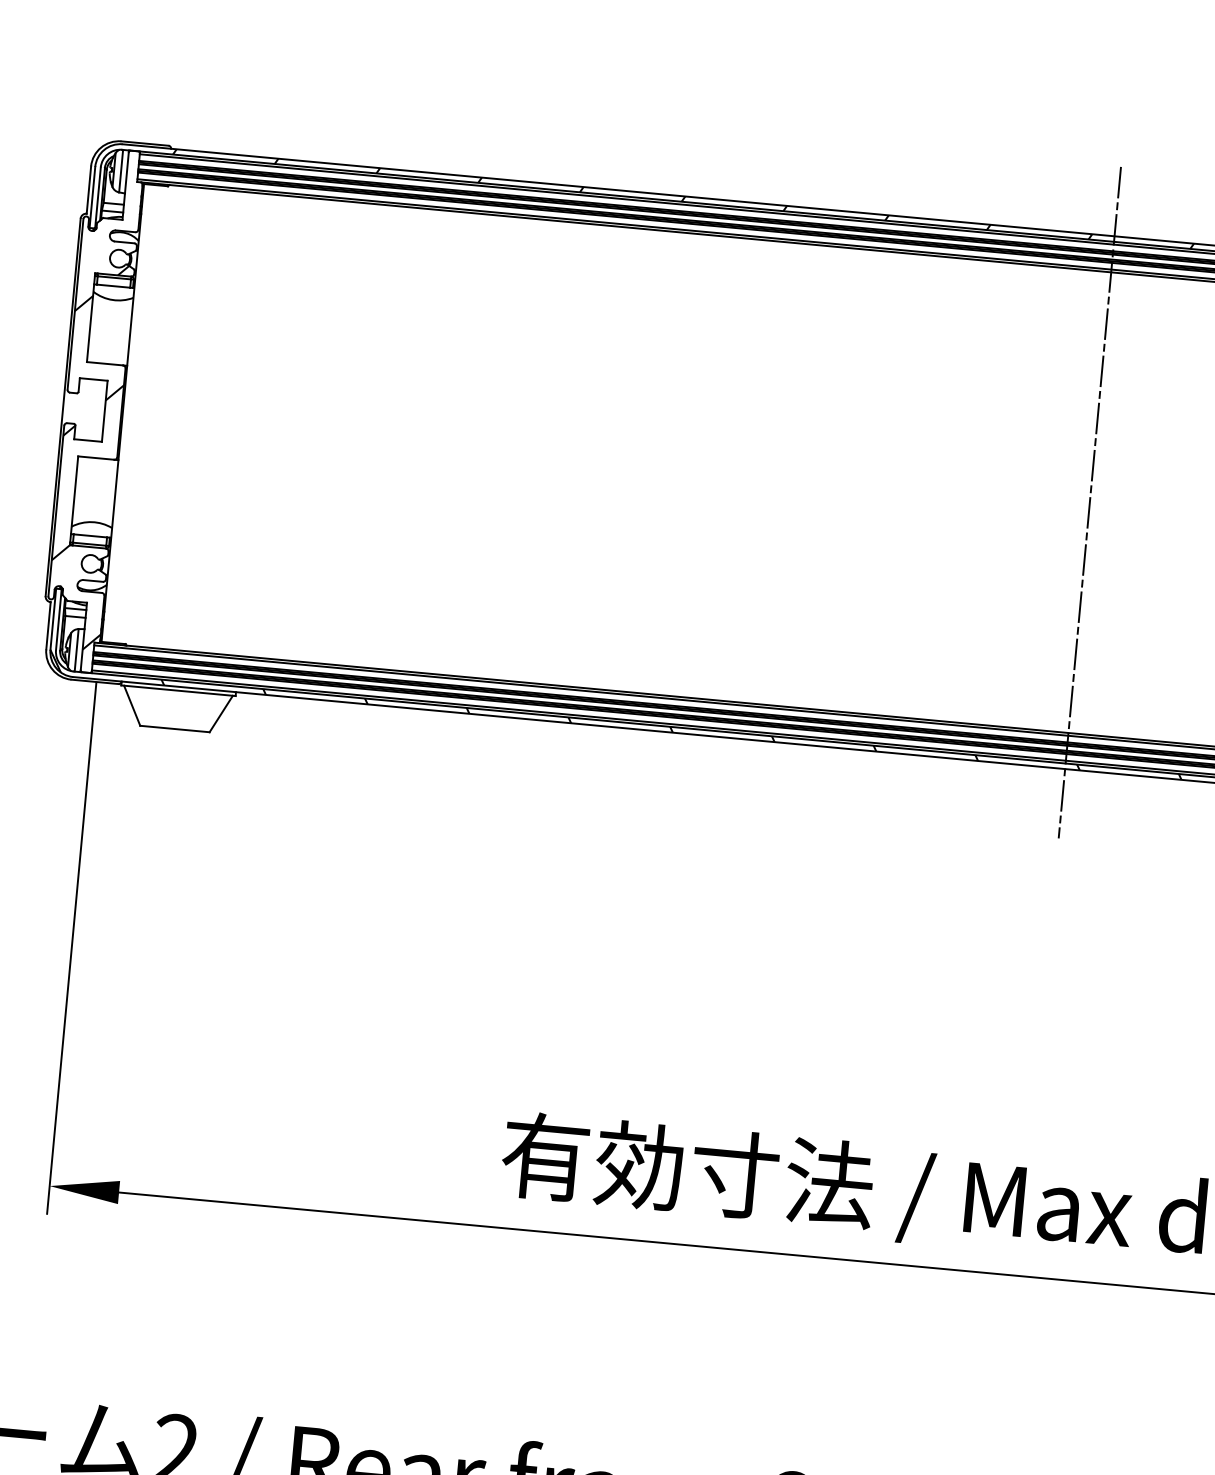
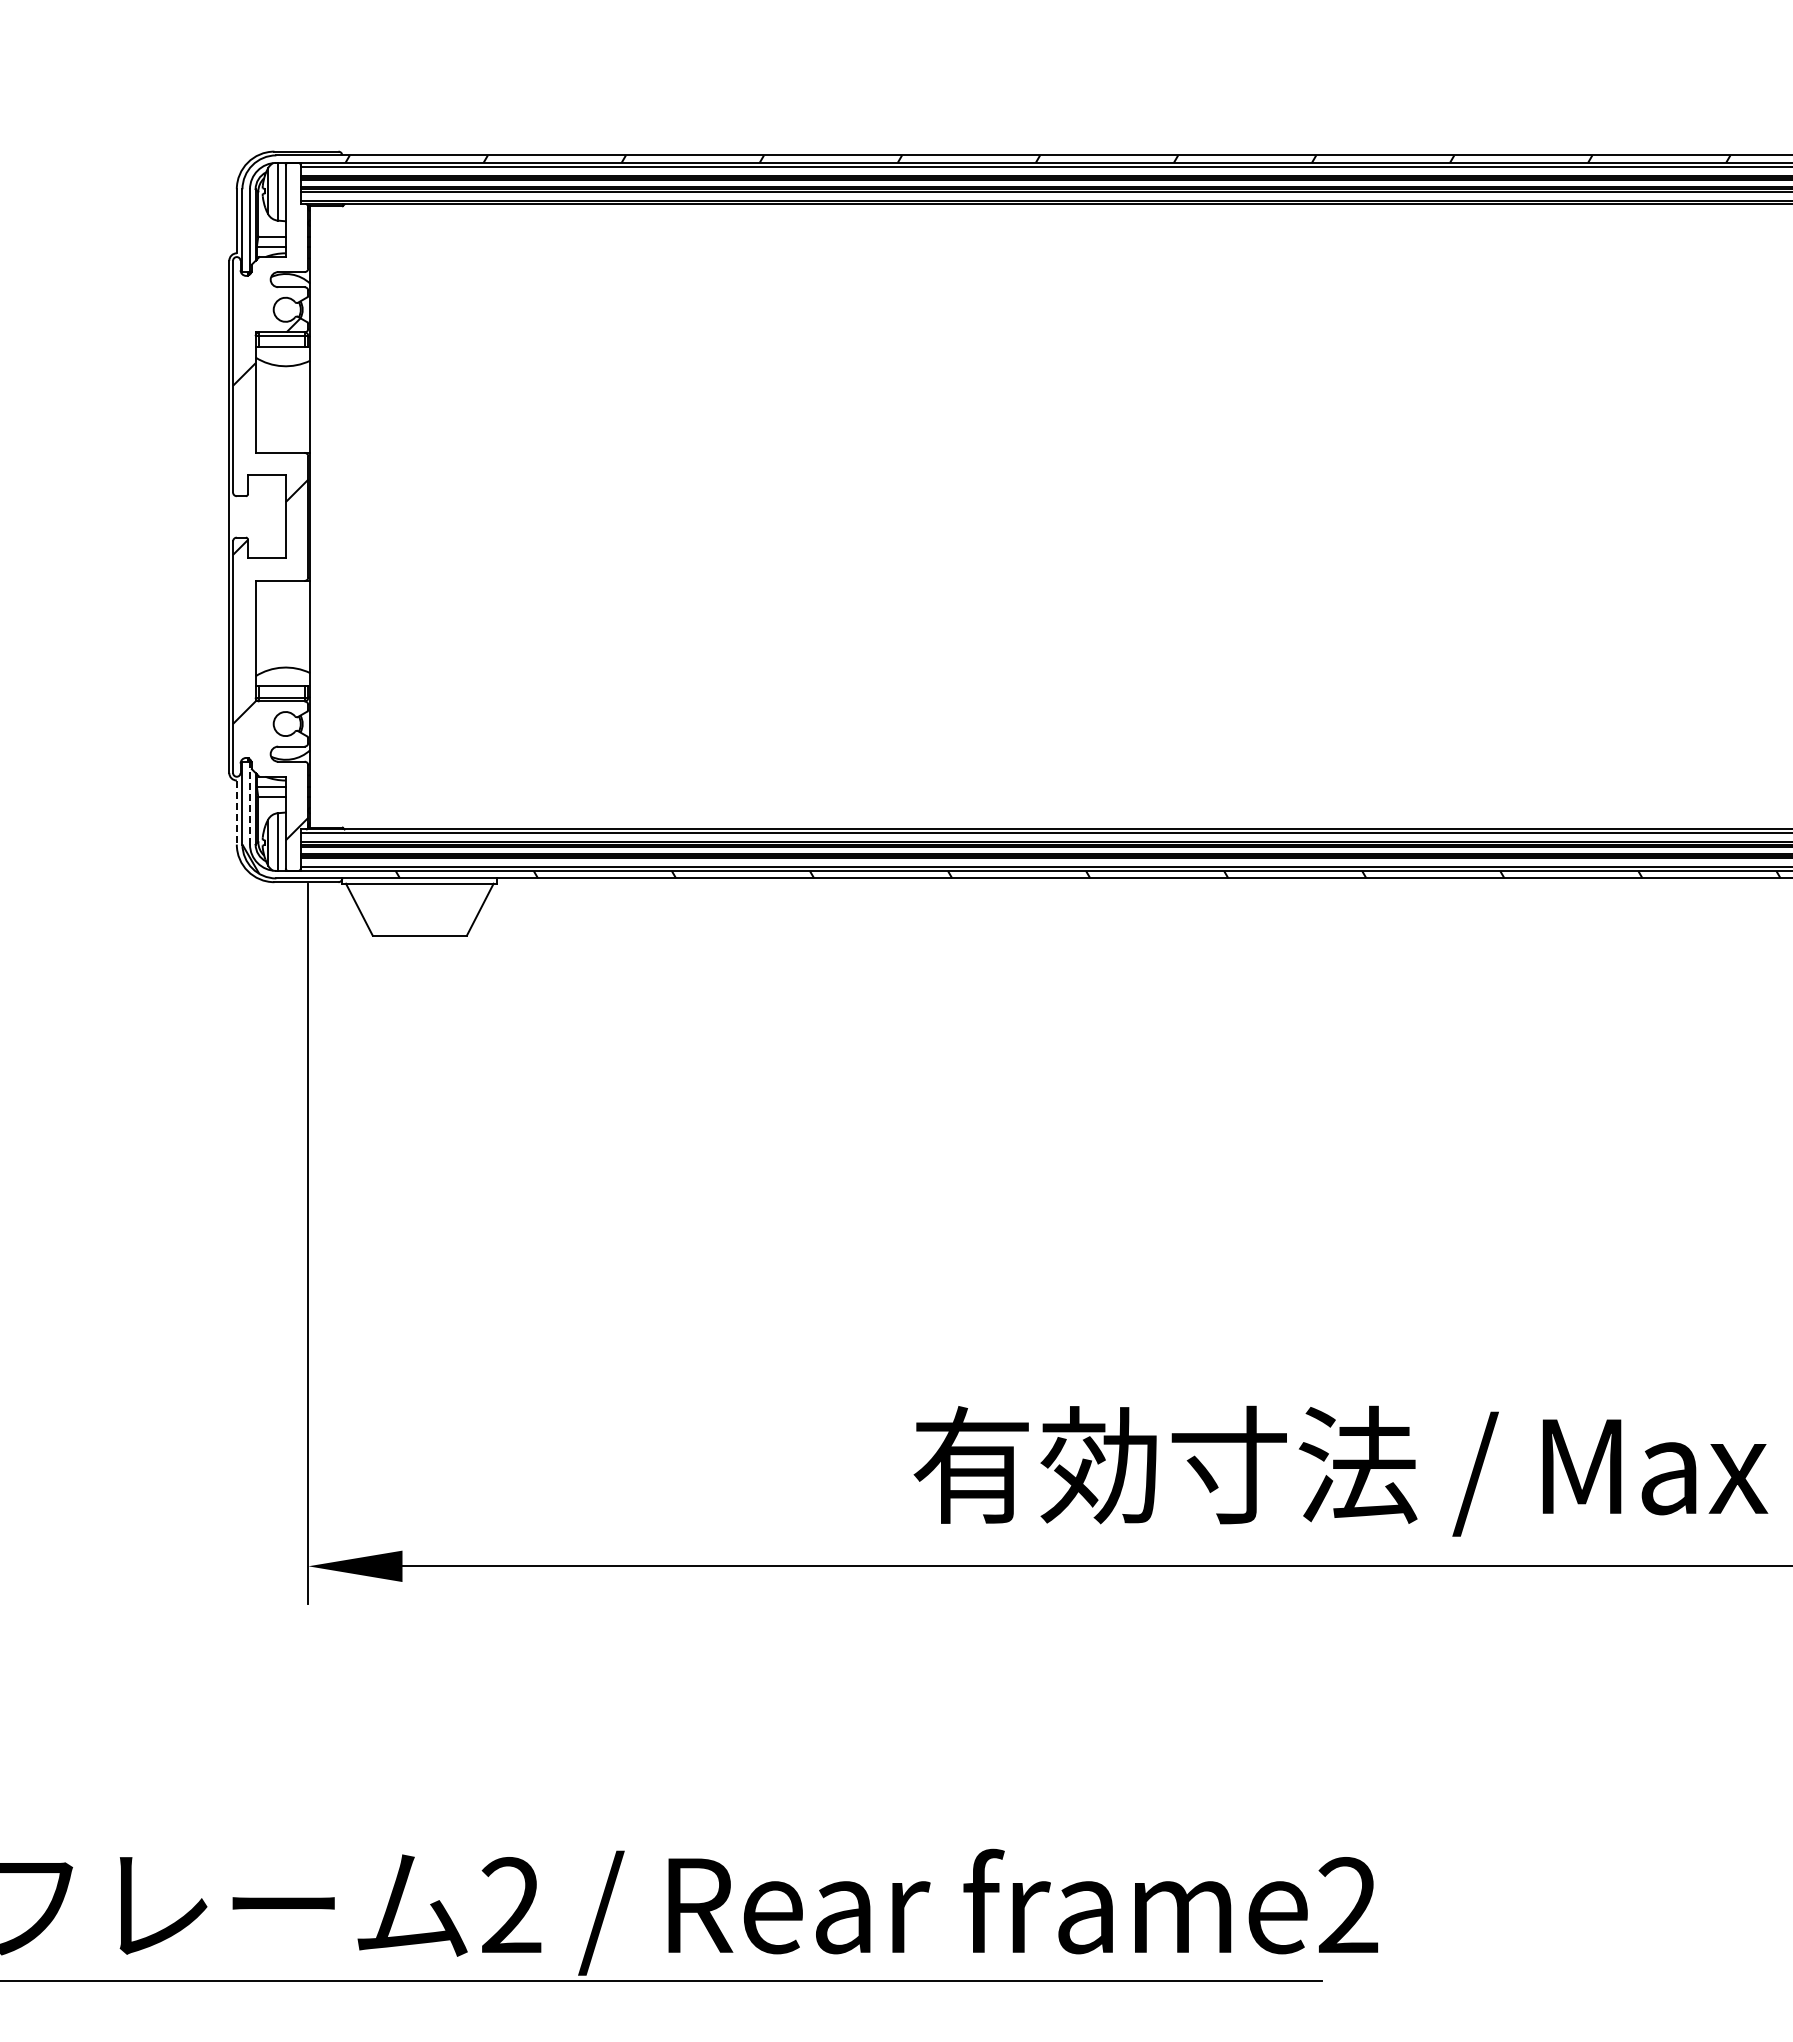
line: (1089, 502) -> (1622, 516), removed
line: (59, 619) -> (250, 802), solid -> dashed
line: (48, 626) -> (236, 813), solid -> dashed

